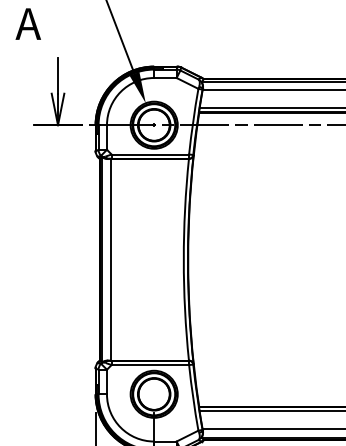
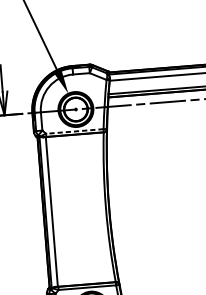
line: (150, 154) -> (74, 131), solid -> dashed

